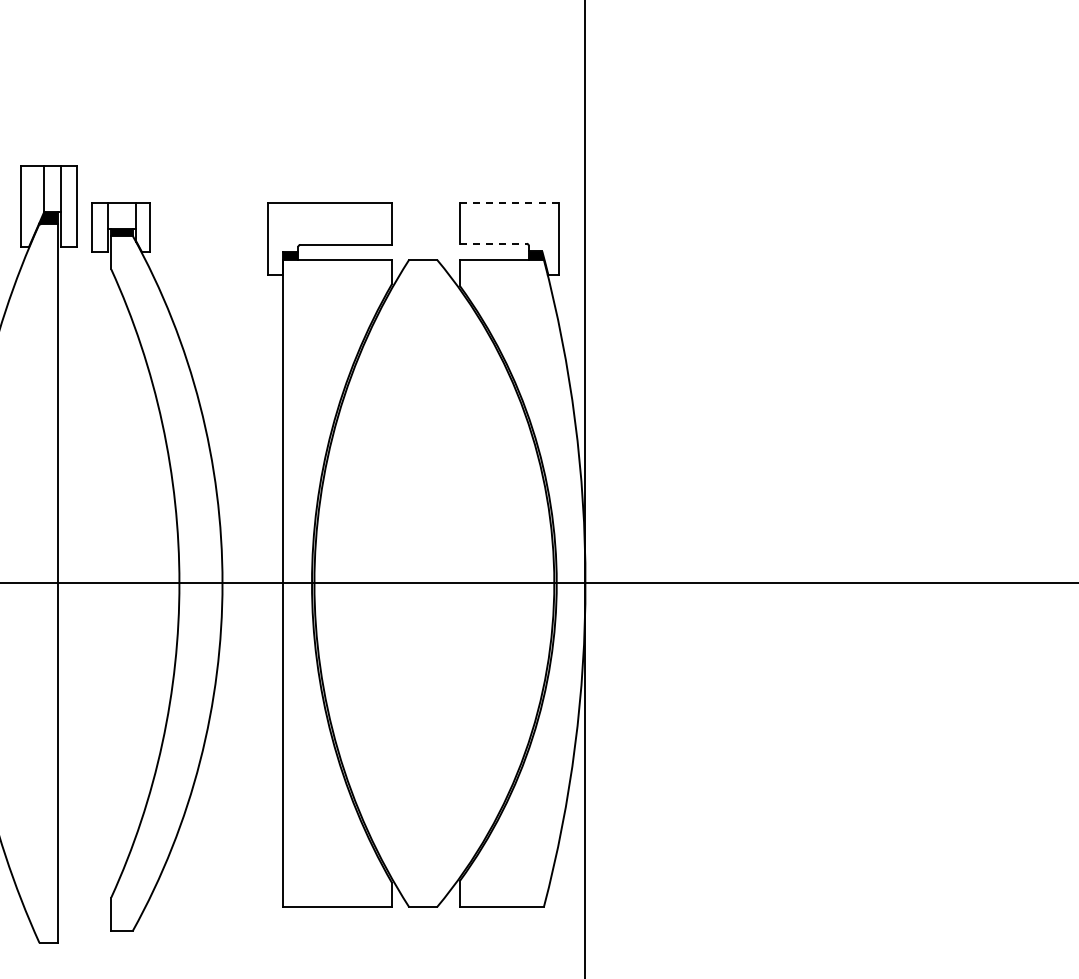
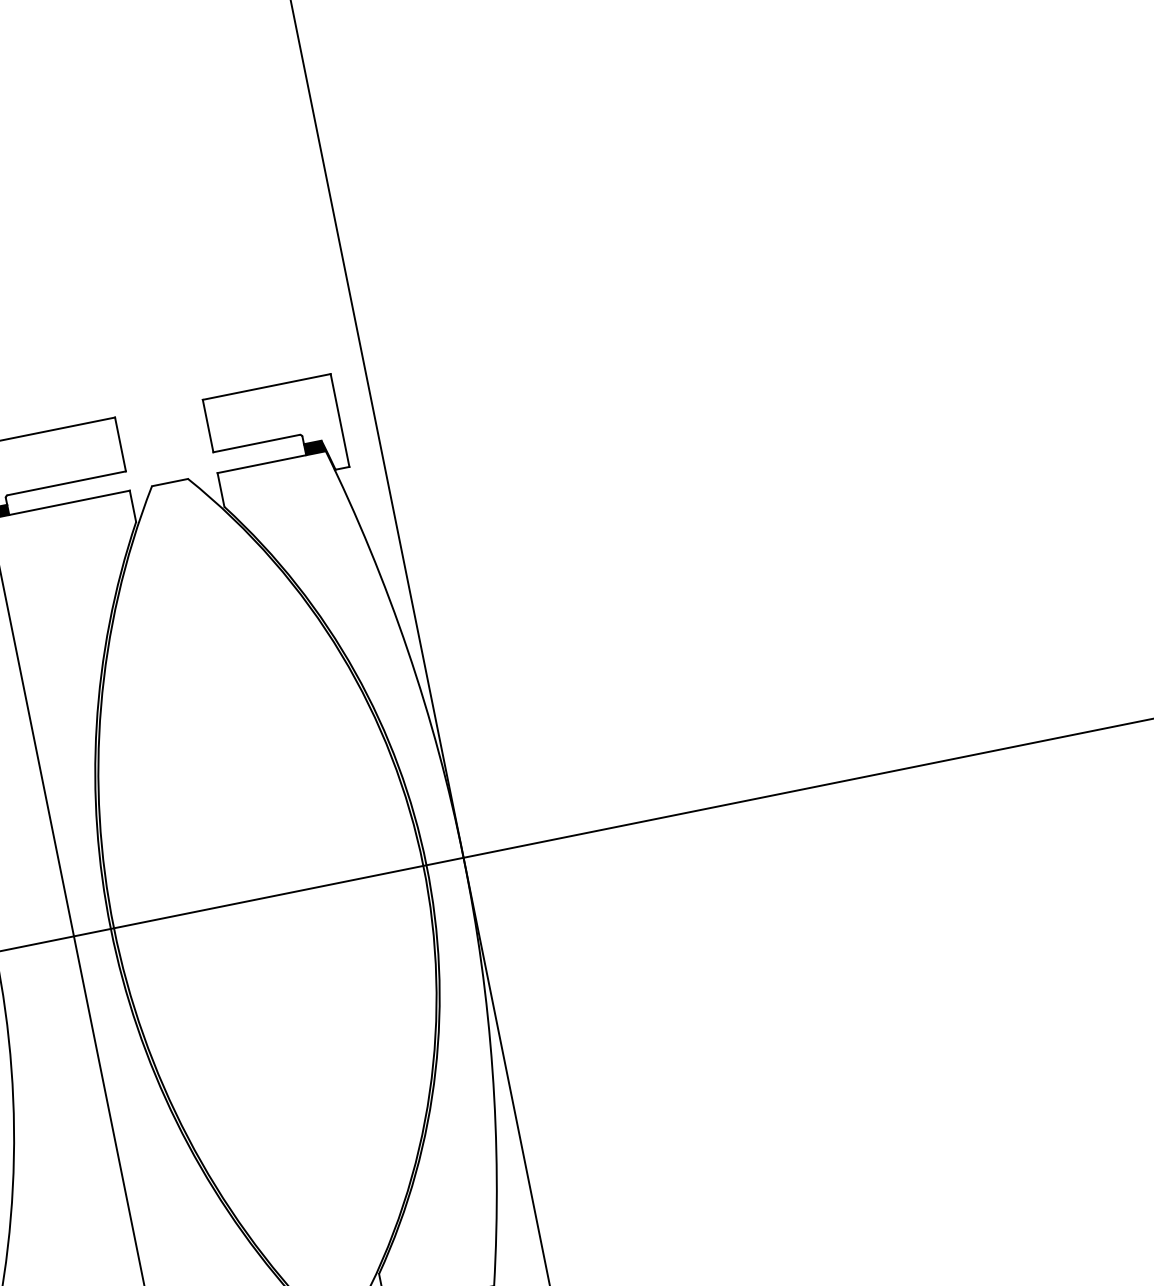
line: (509, 203) -> (266, 387), dashed -> solid
line: (493, 243) -> (256, 443), dashed -> solid

